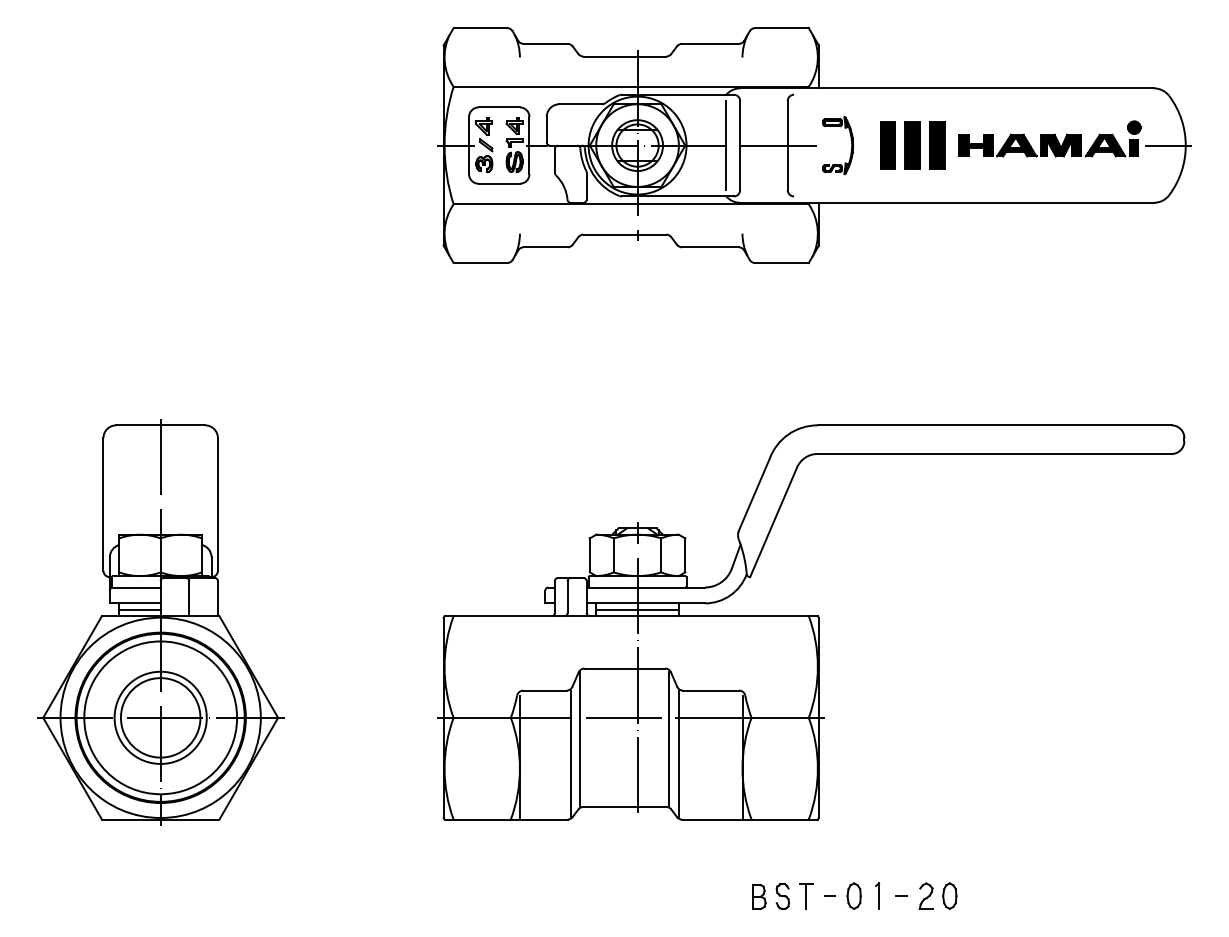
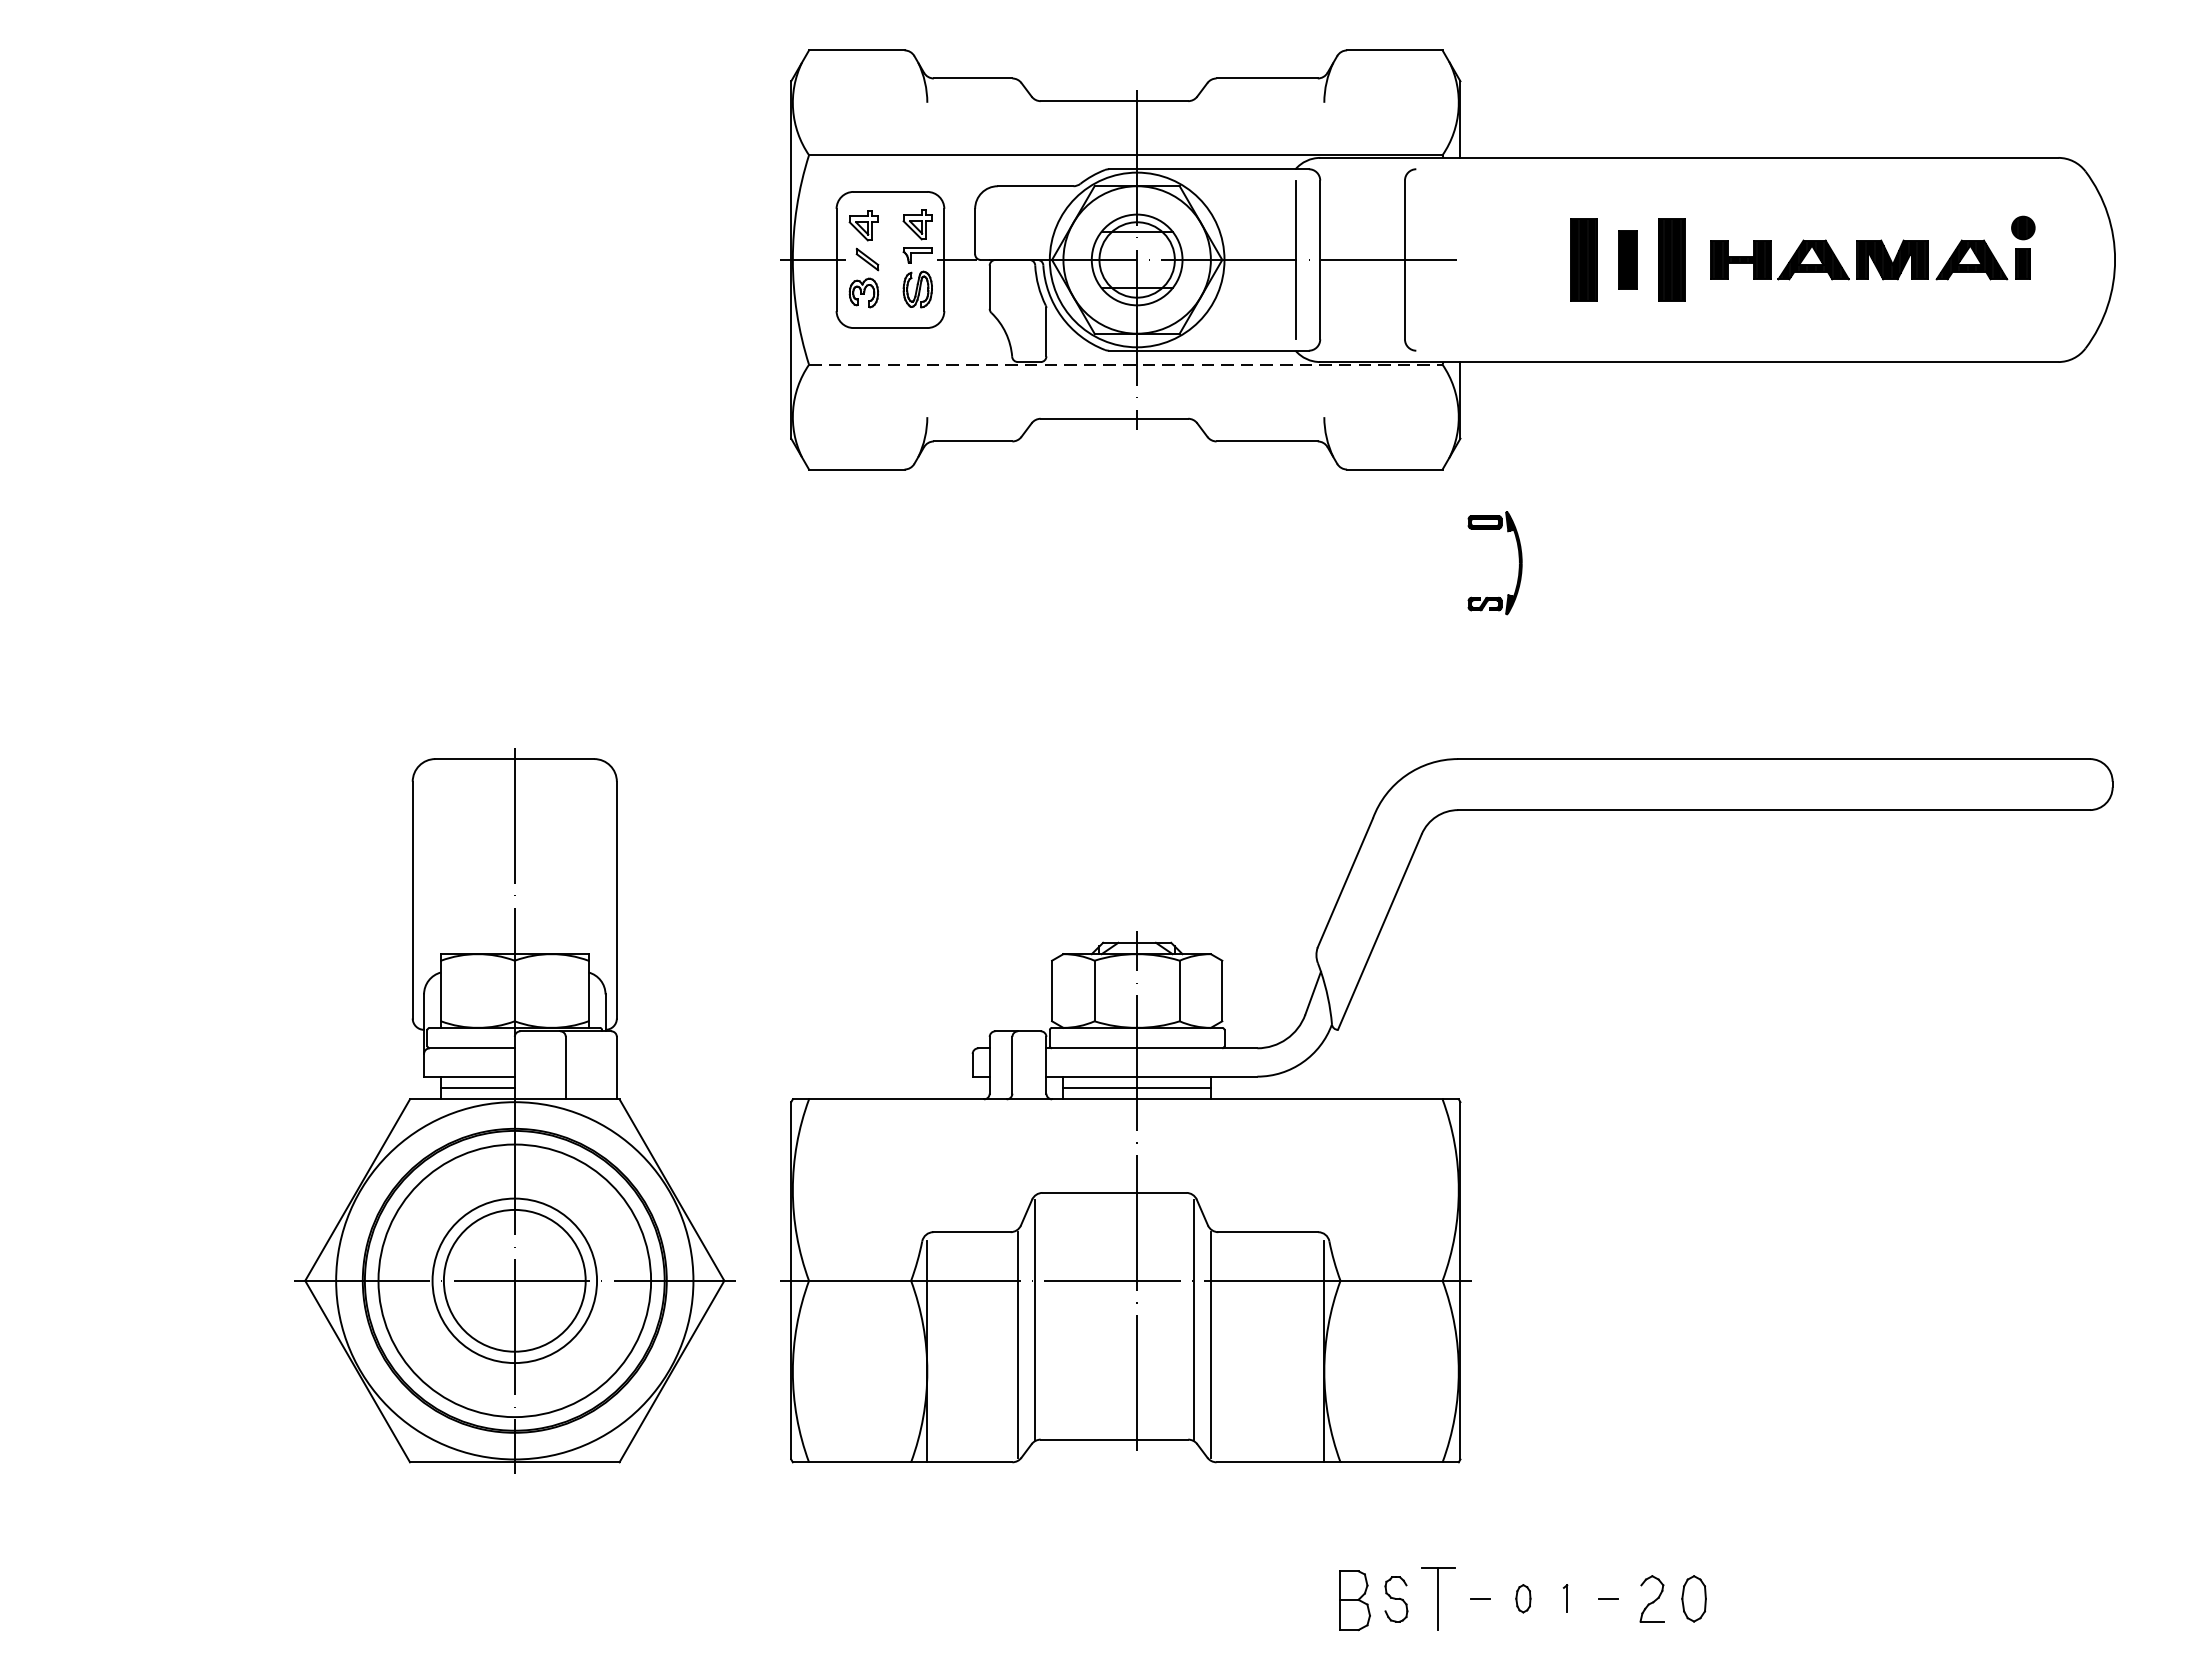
part: (851, 145) -> (1518, 563), moved
part: (912, 145) -> (1627, 259), size x0.7
line: (1168, 145) -> (2084, 259), removed
line: (631, 204) -> (1126, 365), solid -> dashed
part: (160, 622) -> (514, 1110), moved
part: (853, 895) -> (1522, 1597), size x0.6
part: (877, 895) -> (1565, 1597), size x0.6
part: (759, 896) -> (1354, 1599), size x1.4
part: (806, 896) -> (1438, 1599), size x1.4

